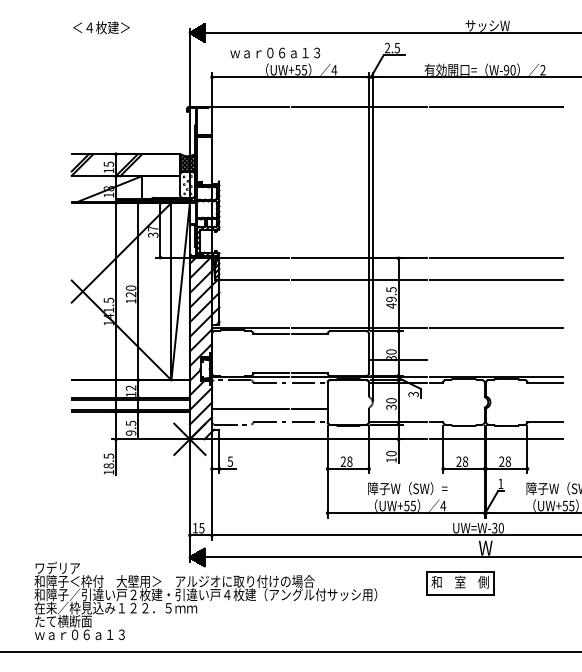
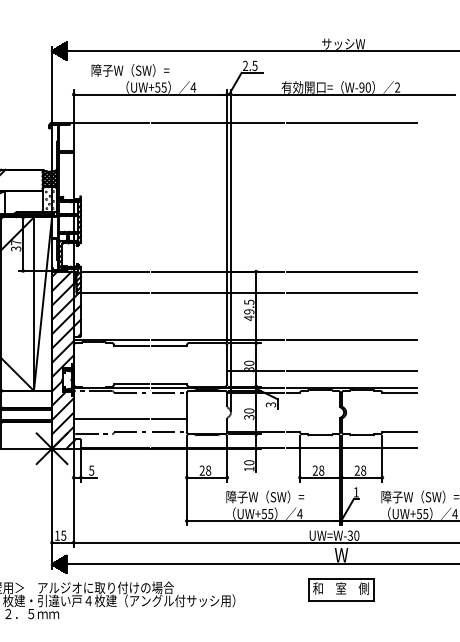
text: (275, 52) -> (135, 70), ｗａｒ０６ａ１３ -> 障子W（SW）=
line: (496, 359) -> (352, 370), added
part: (460, 583) -> (341, 589), moved

